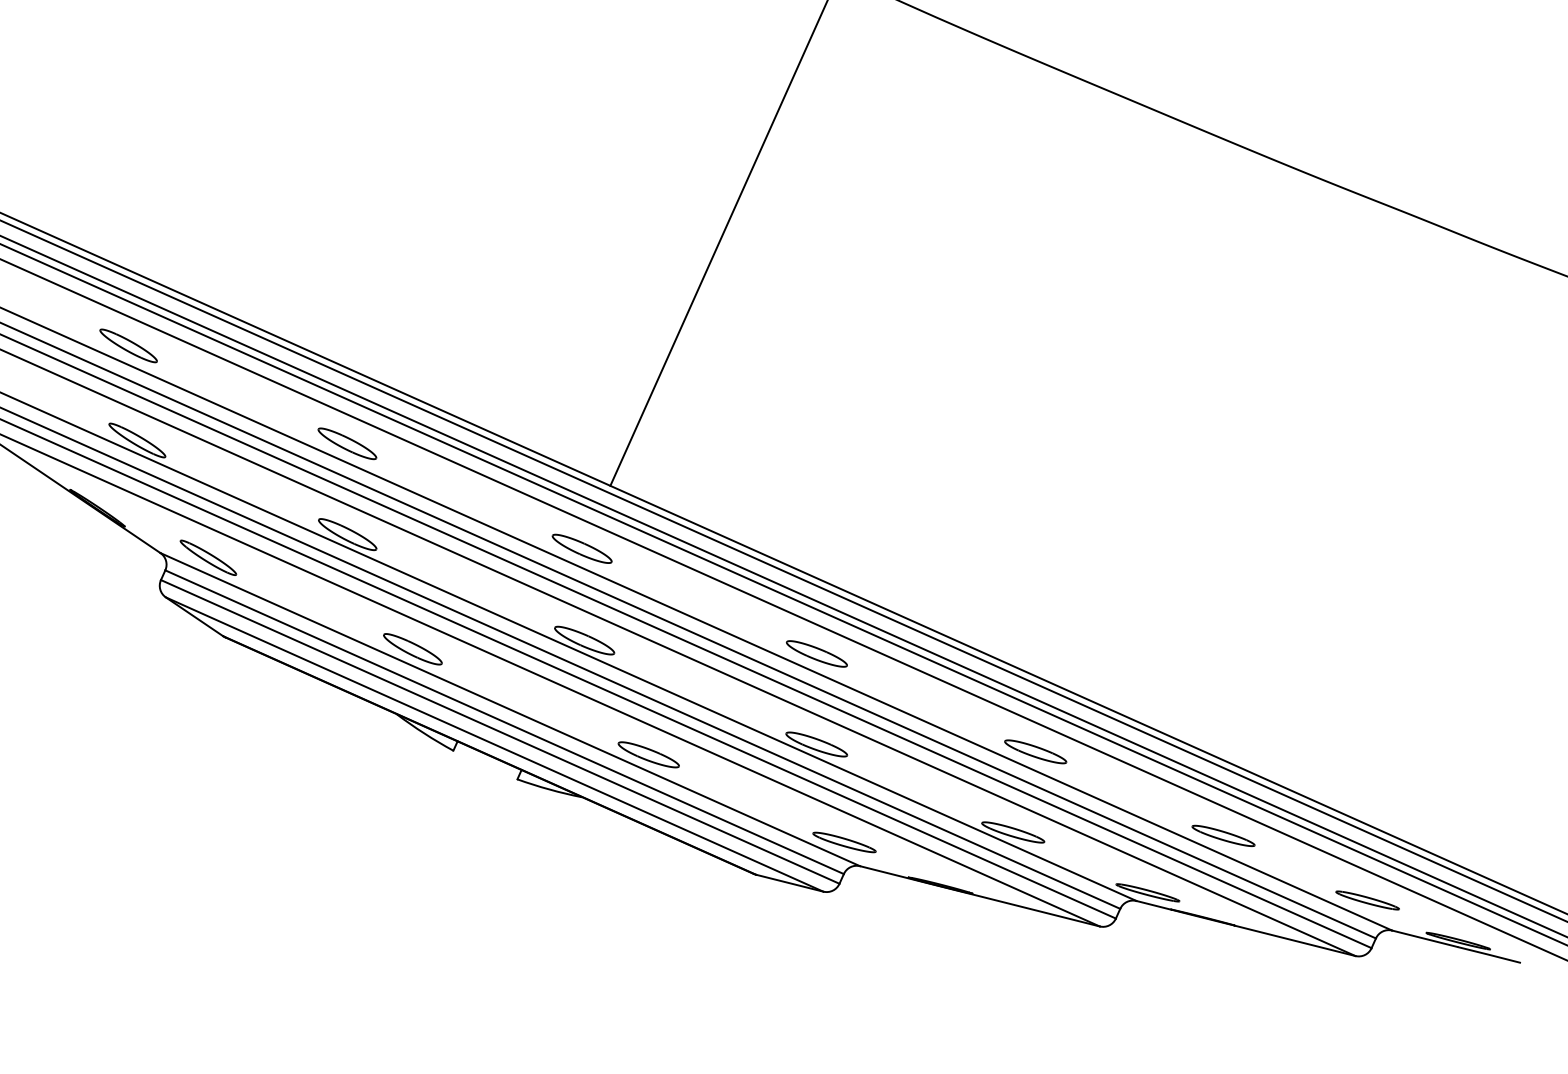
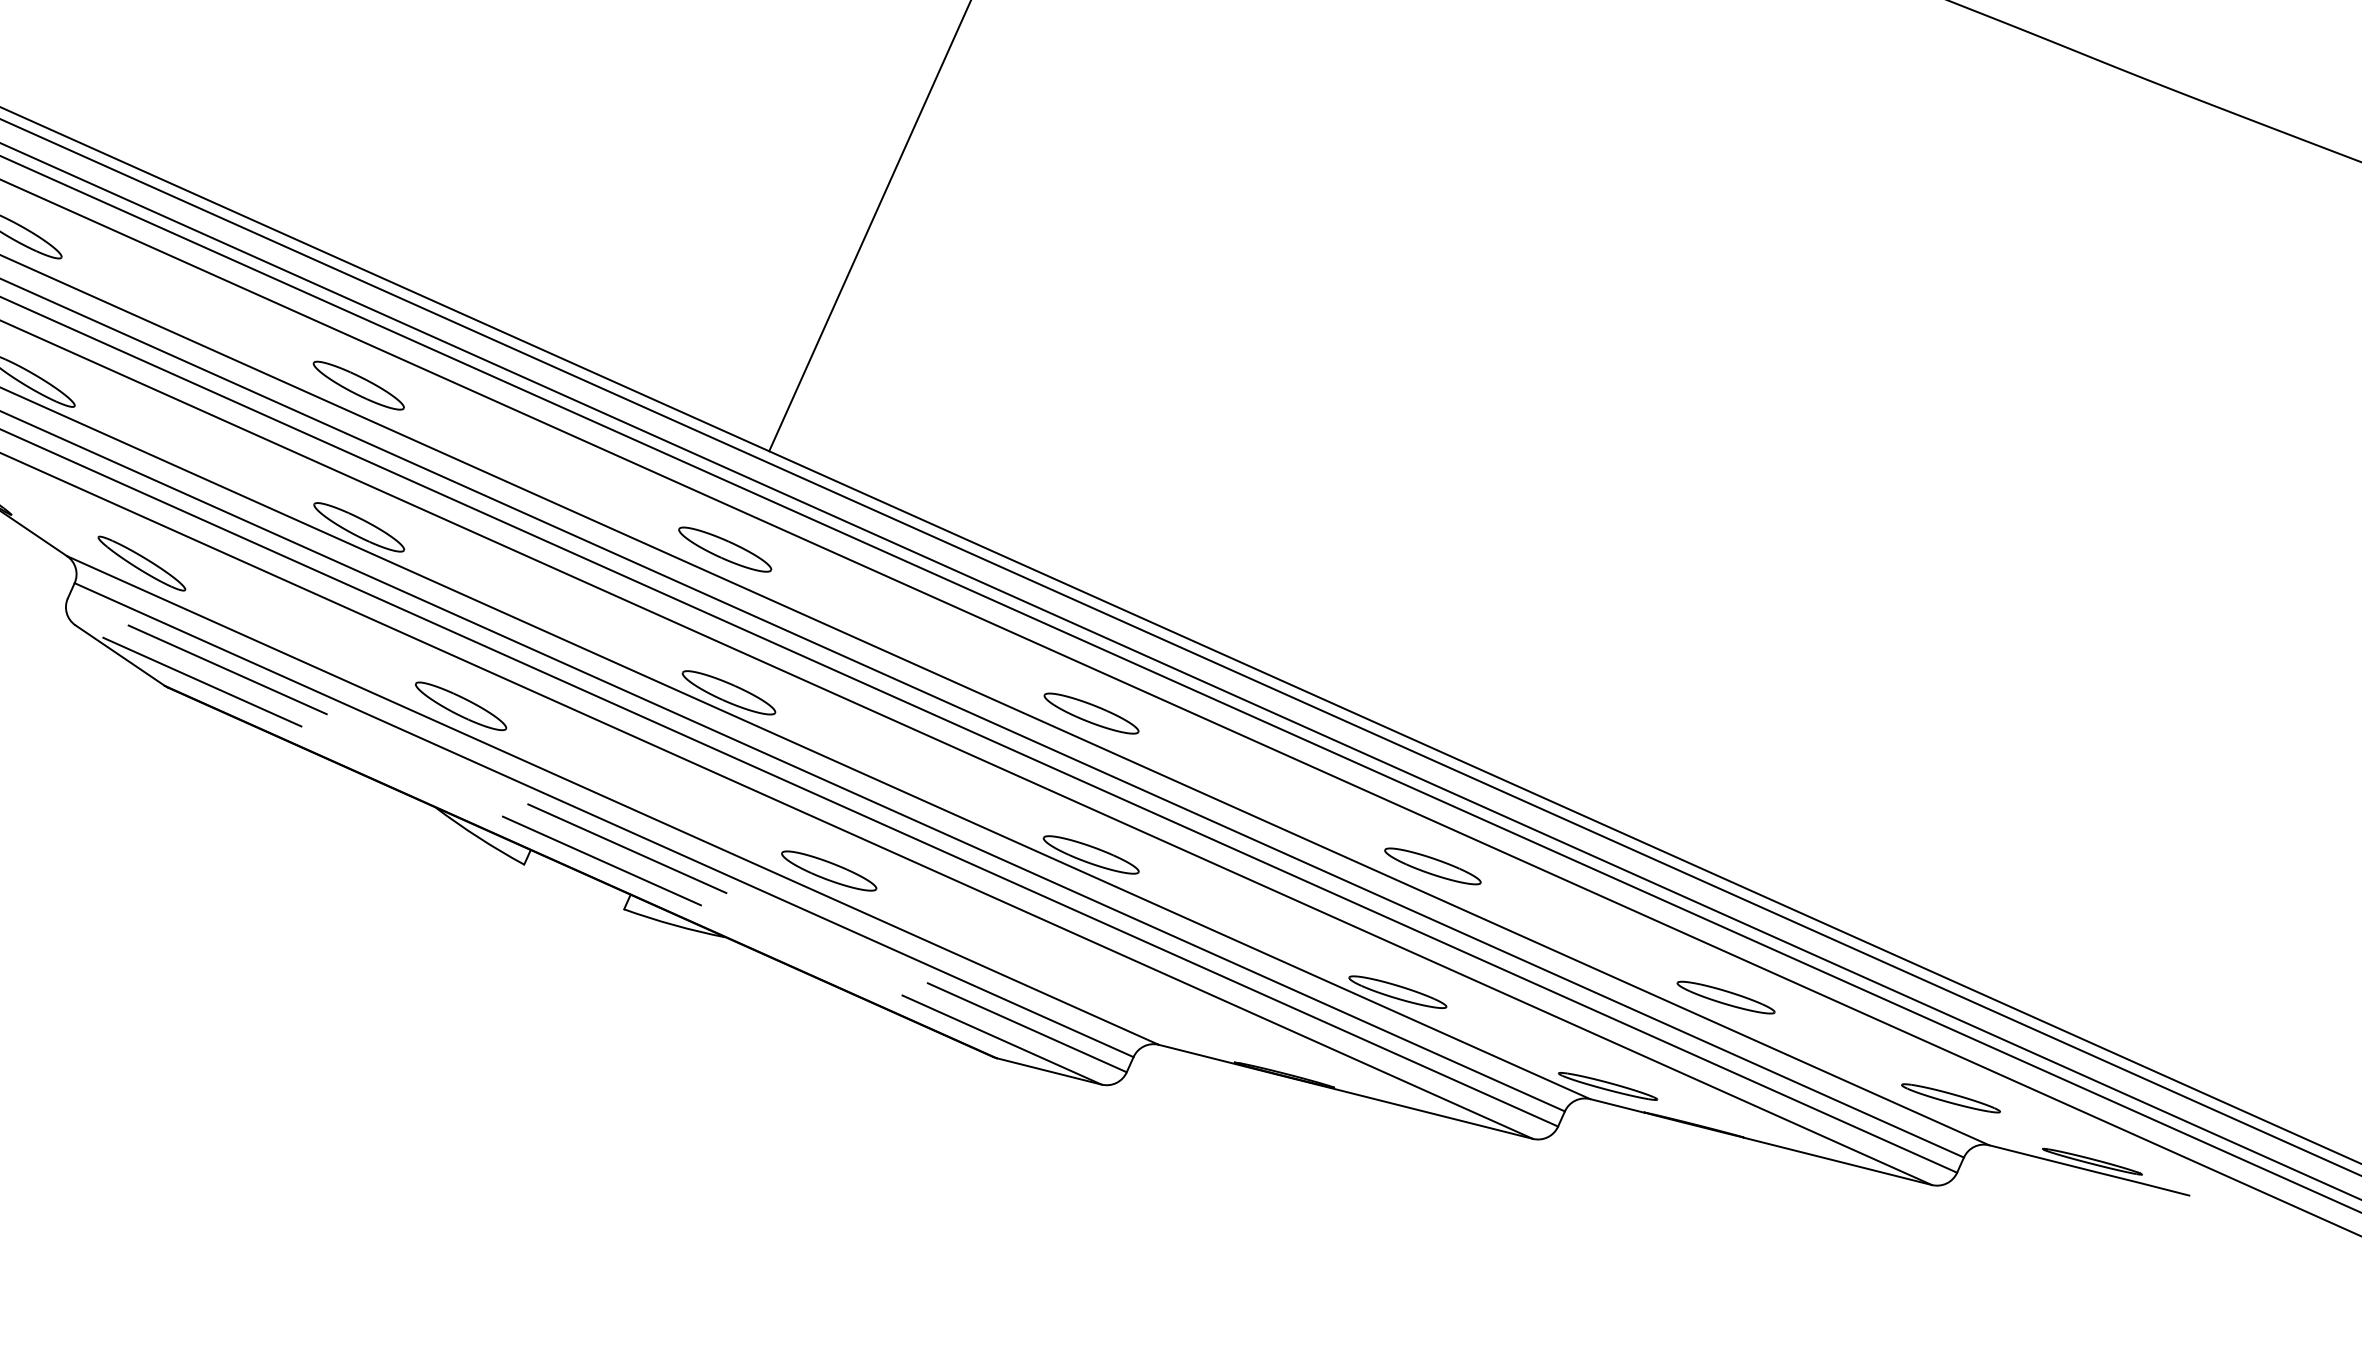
line: (500, 731) -> (597, 834), solid -> dashed
line: (494, 744) -> (588, 854), solid -> dashed
part: (844, 842) -> (1134, 1007), removed

